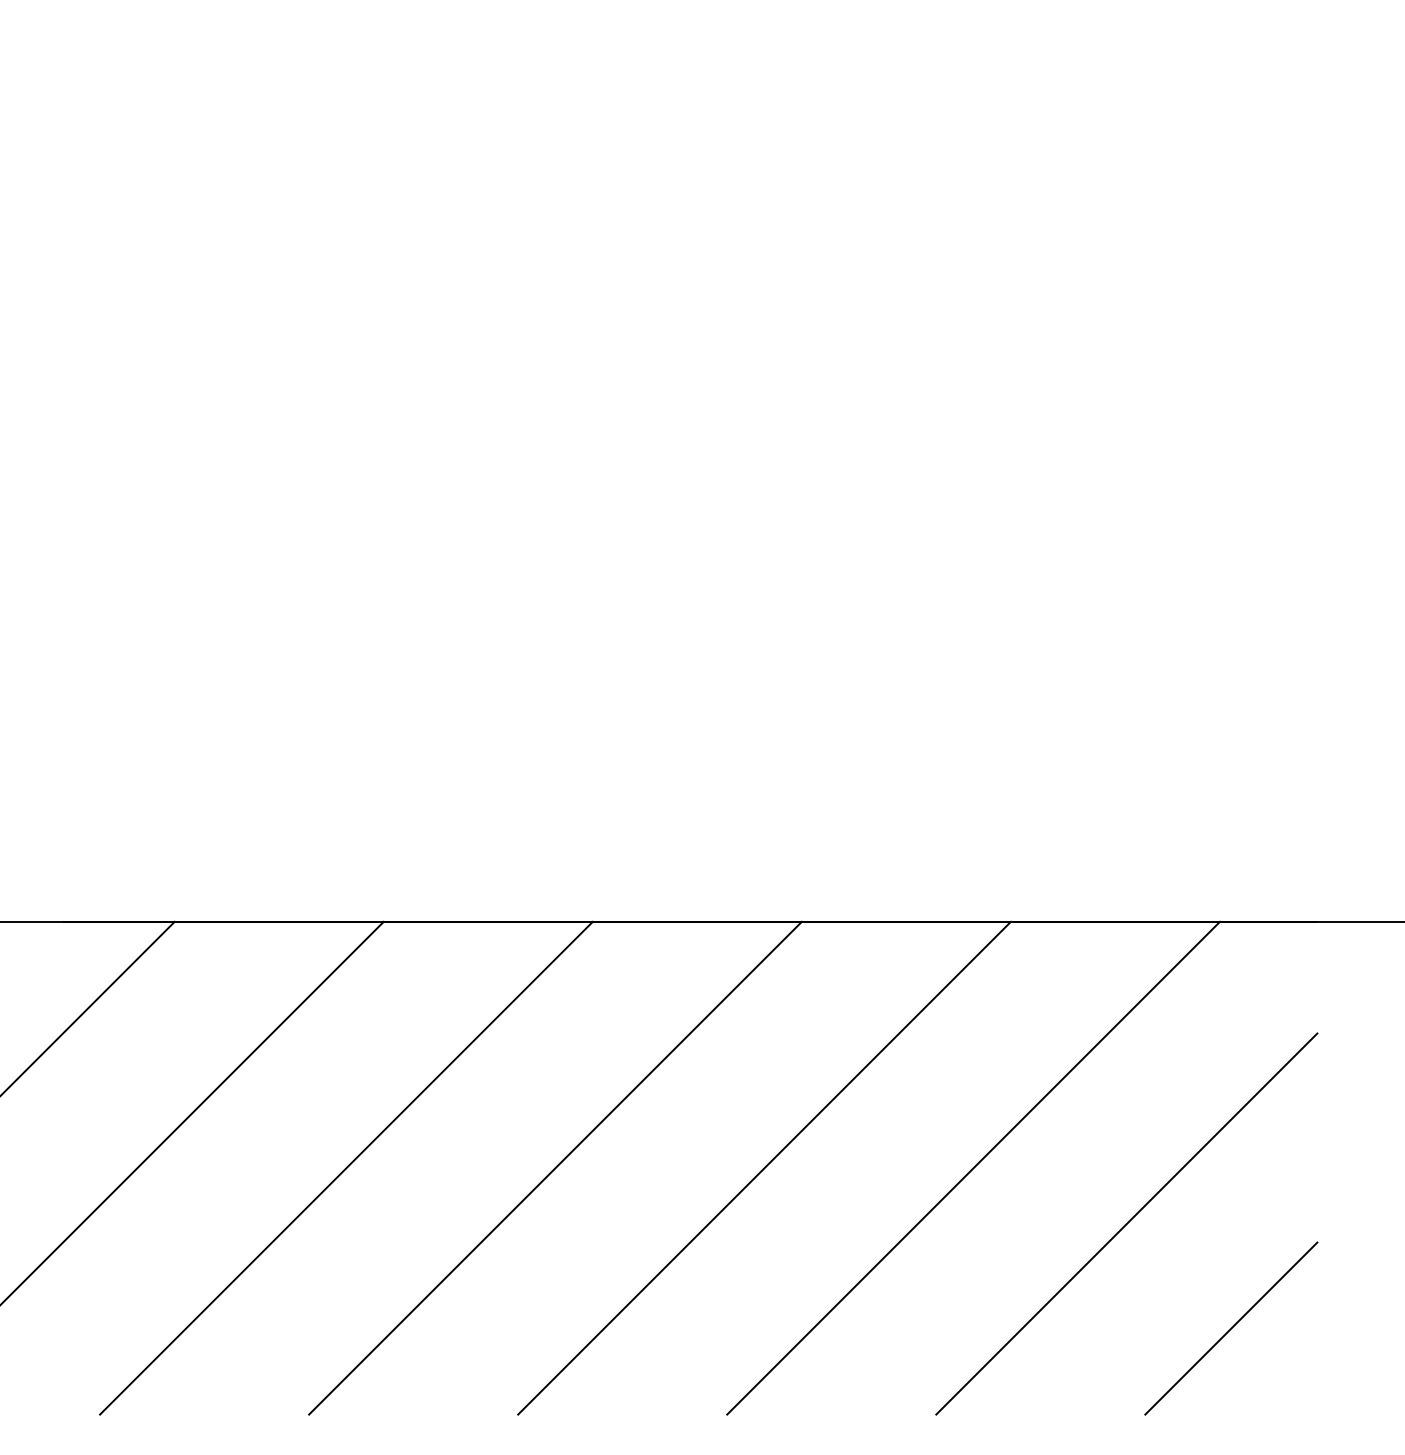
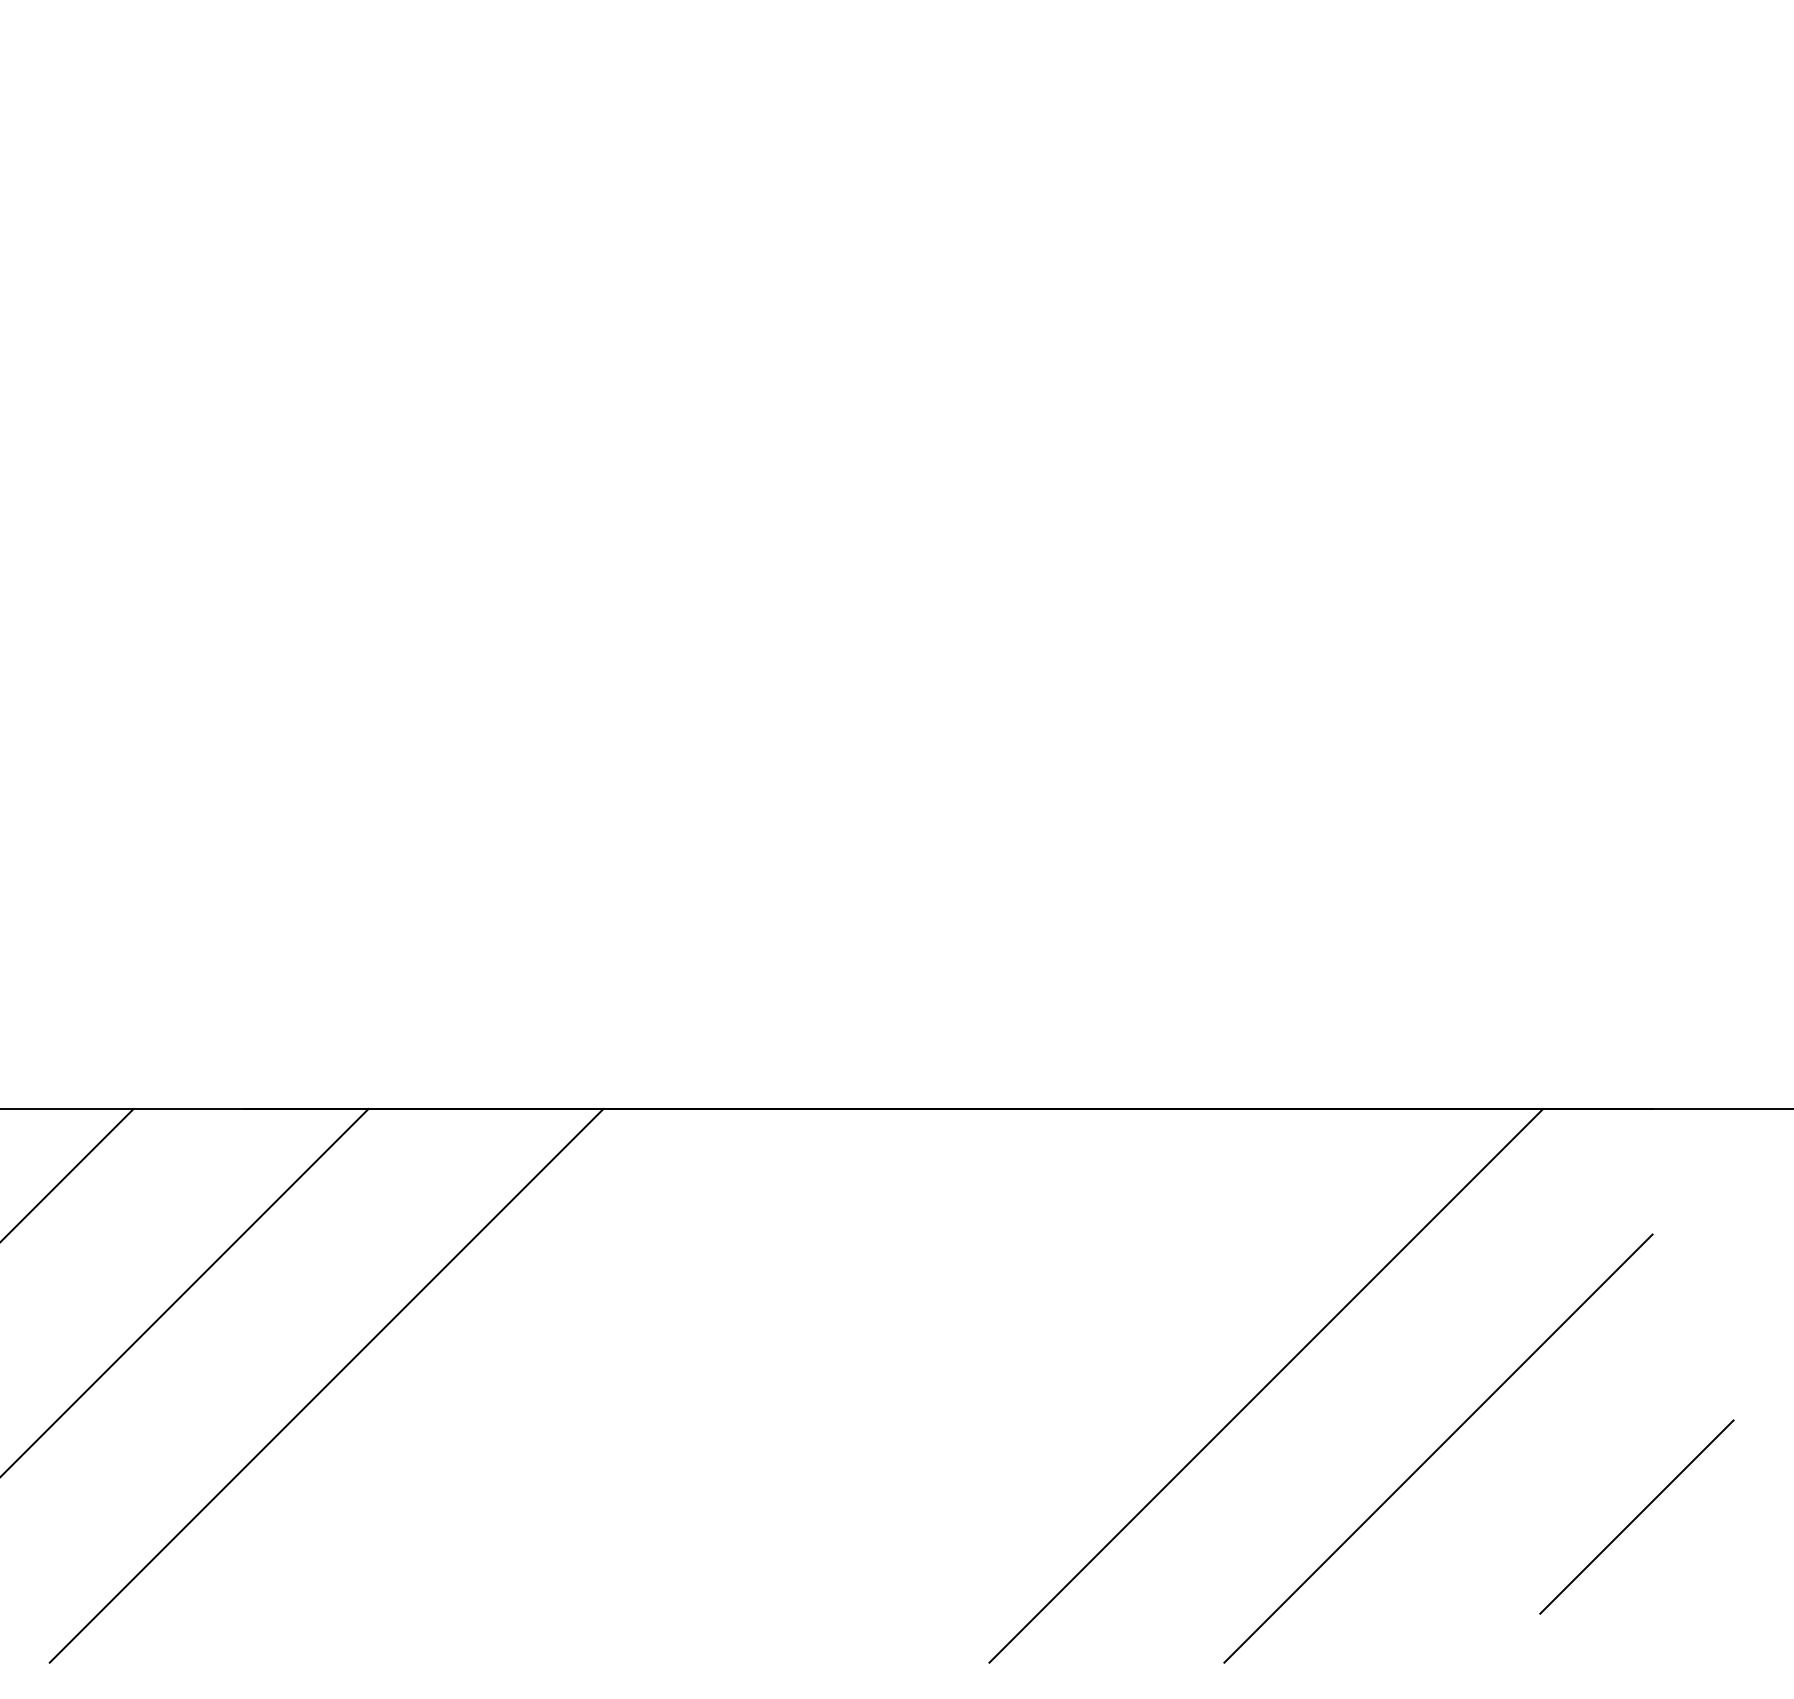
line: (346, 1167) -> (561, 1385), removed
line: (555, 1167) -> (796, 1385), removed
line: (764, 1167) -> (1031, 1385), removed
line: (1230, 1328) -> (1636, 1516), moved

